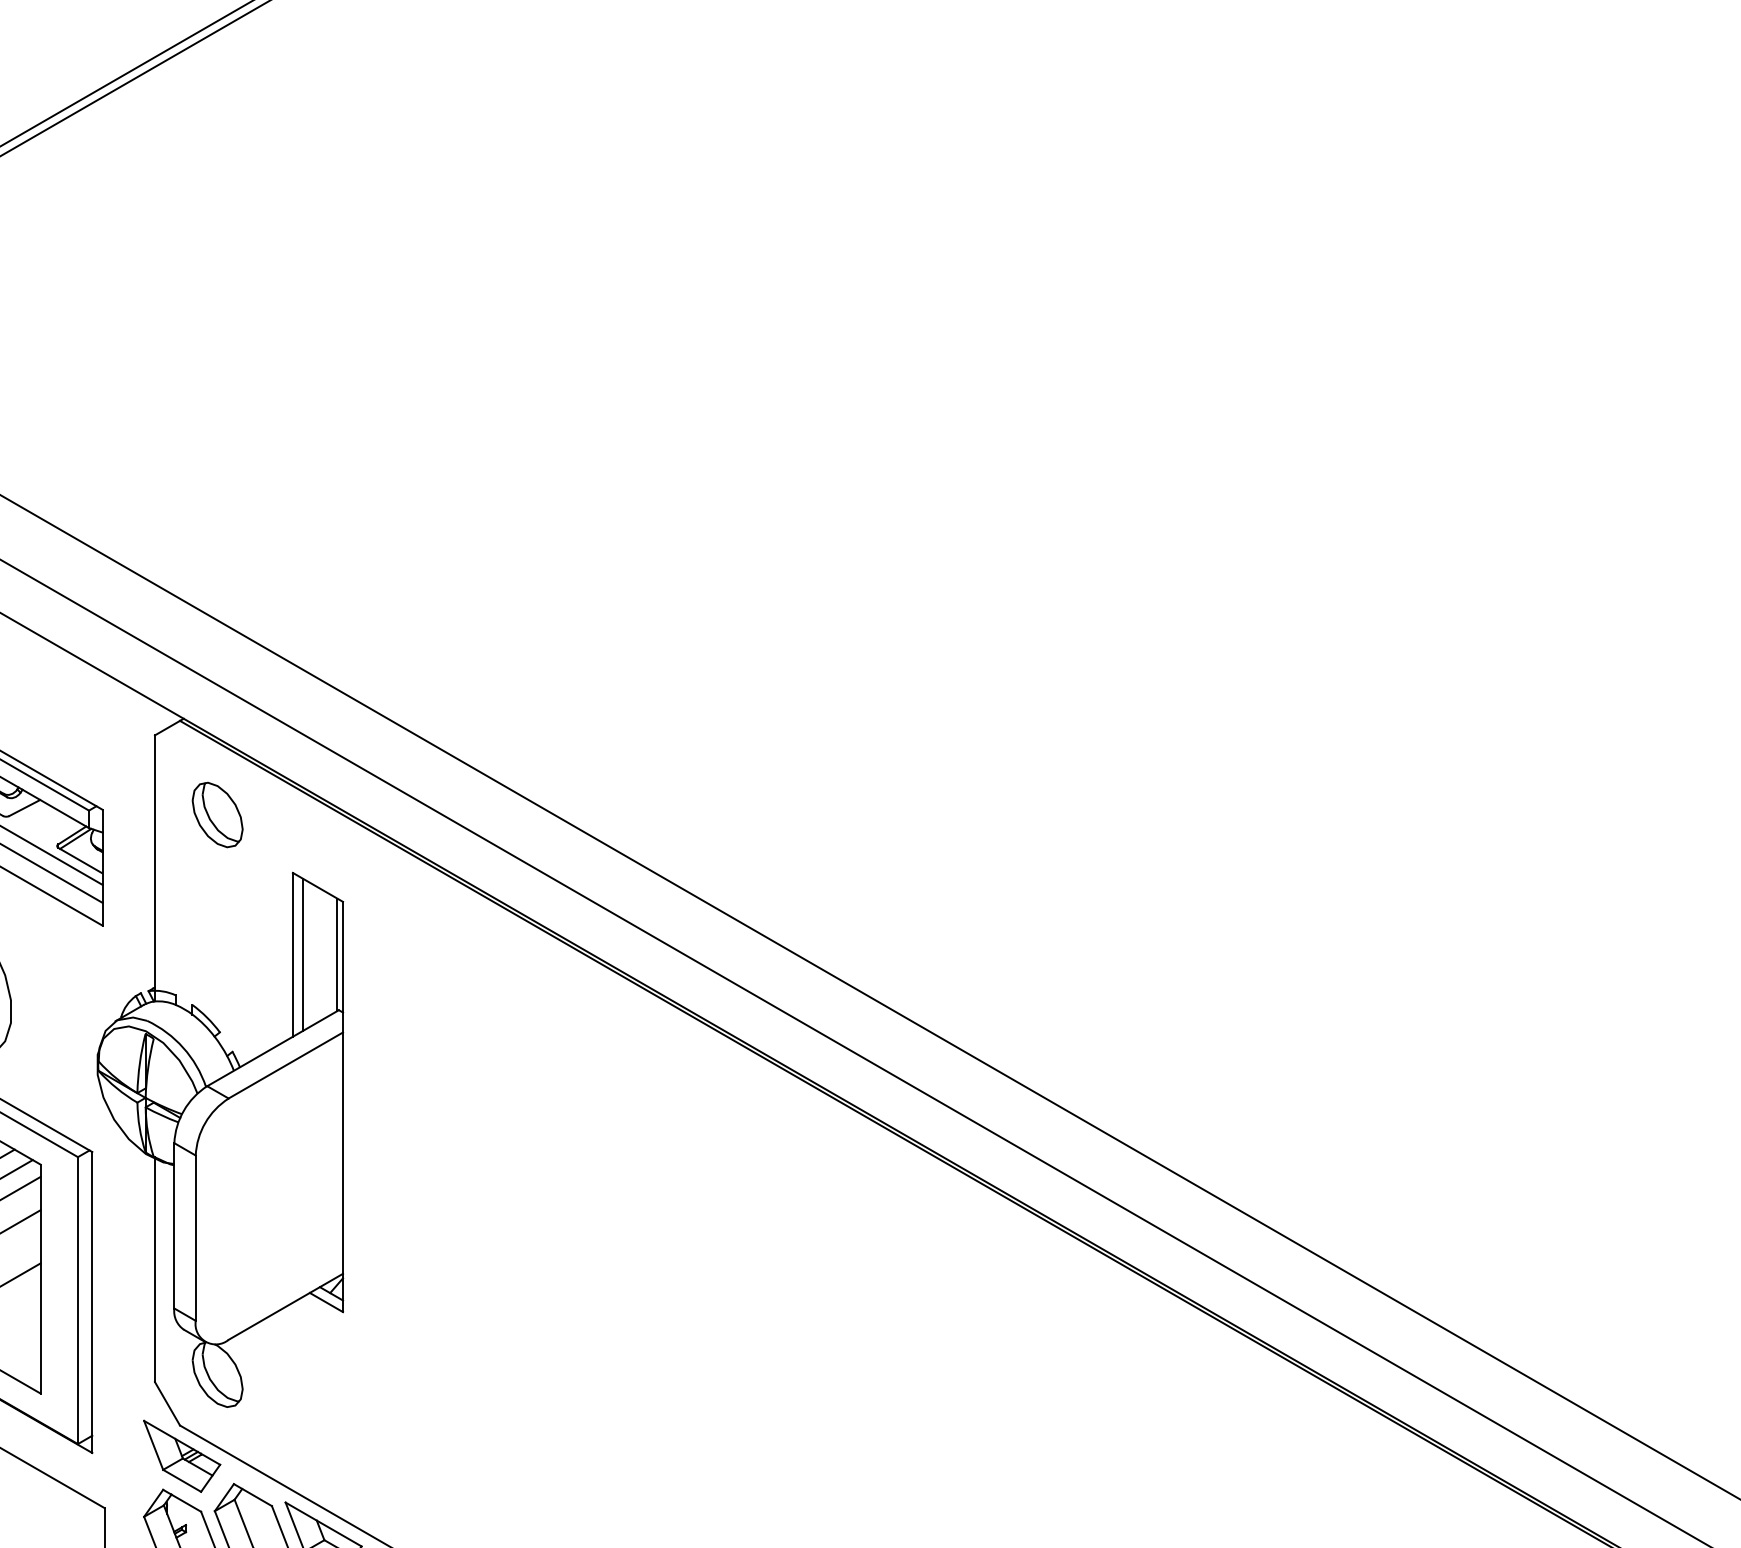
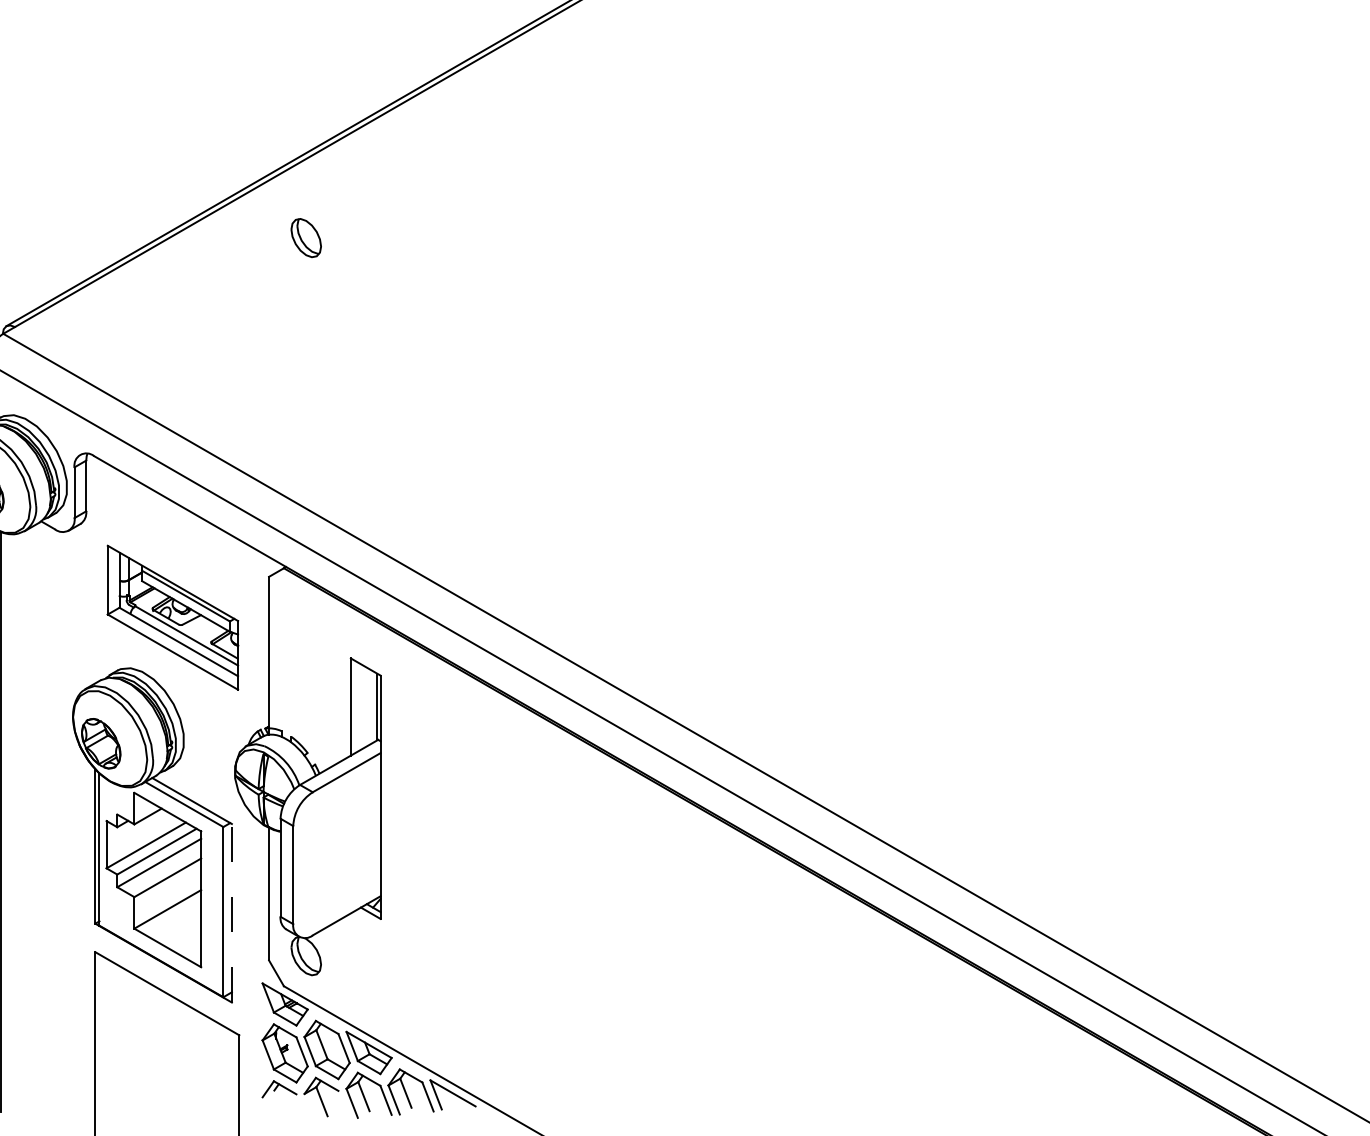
part: (216, 815) -> (305, 238), moved
line: (302, 953) -> (356, 706), removed
line: (91, 1301) -> (231, 912), solid -> dashed

